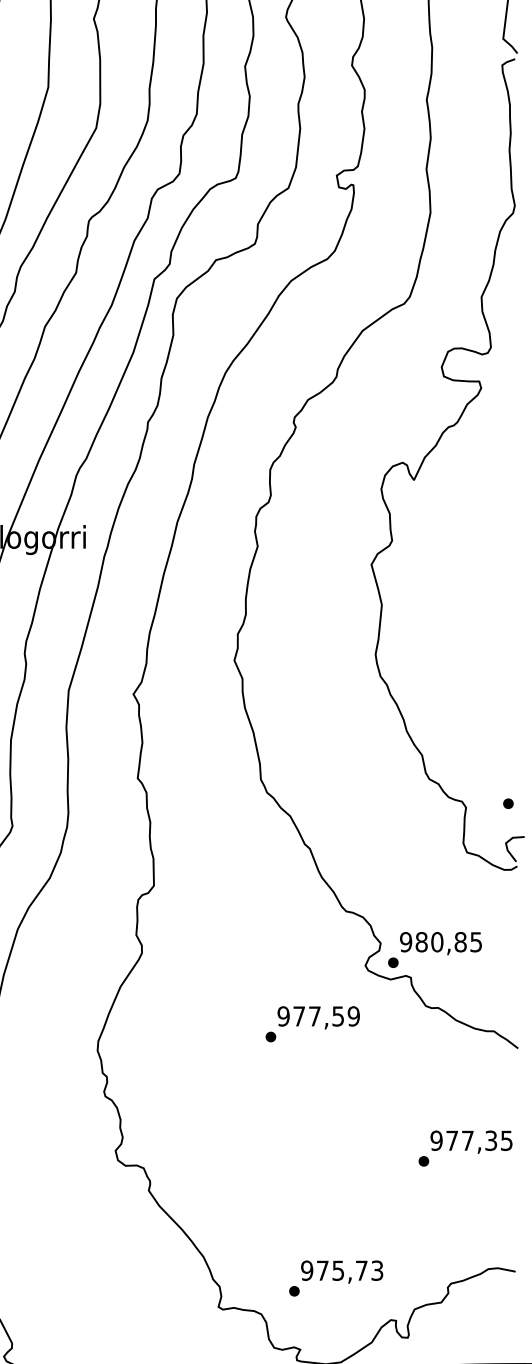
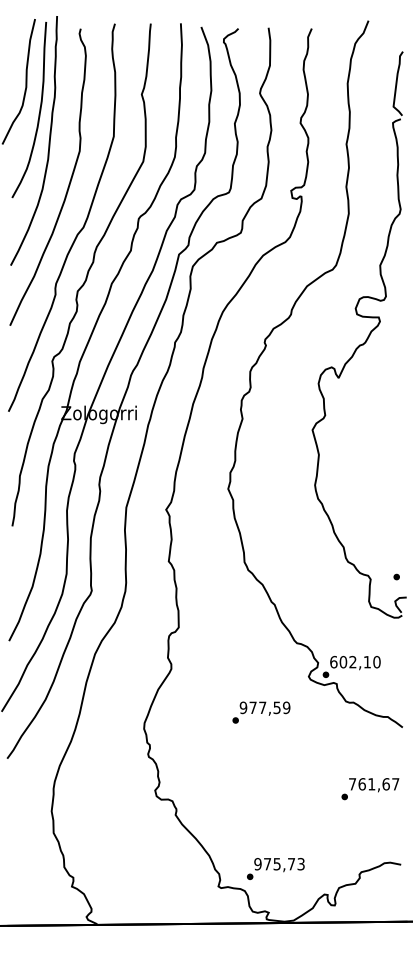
text: (441, 941) -> (355, 661), 980,85 -> 602,10
text: (312, 1024) -> (261, 712), moved
text: (470, 1141) -> (373, 784), 977,35 -> 761,67
text: (335, 1277) -> (275, 868), moved

